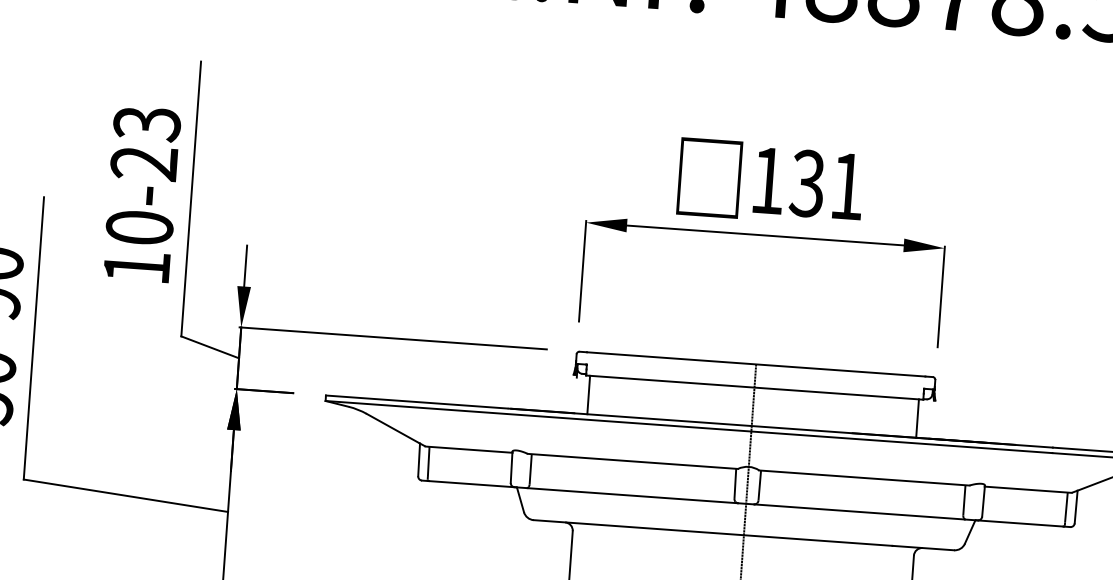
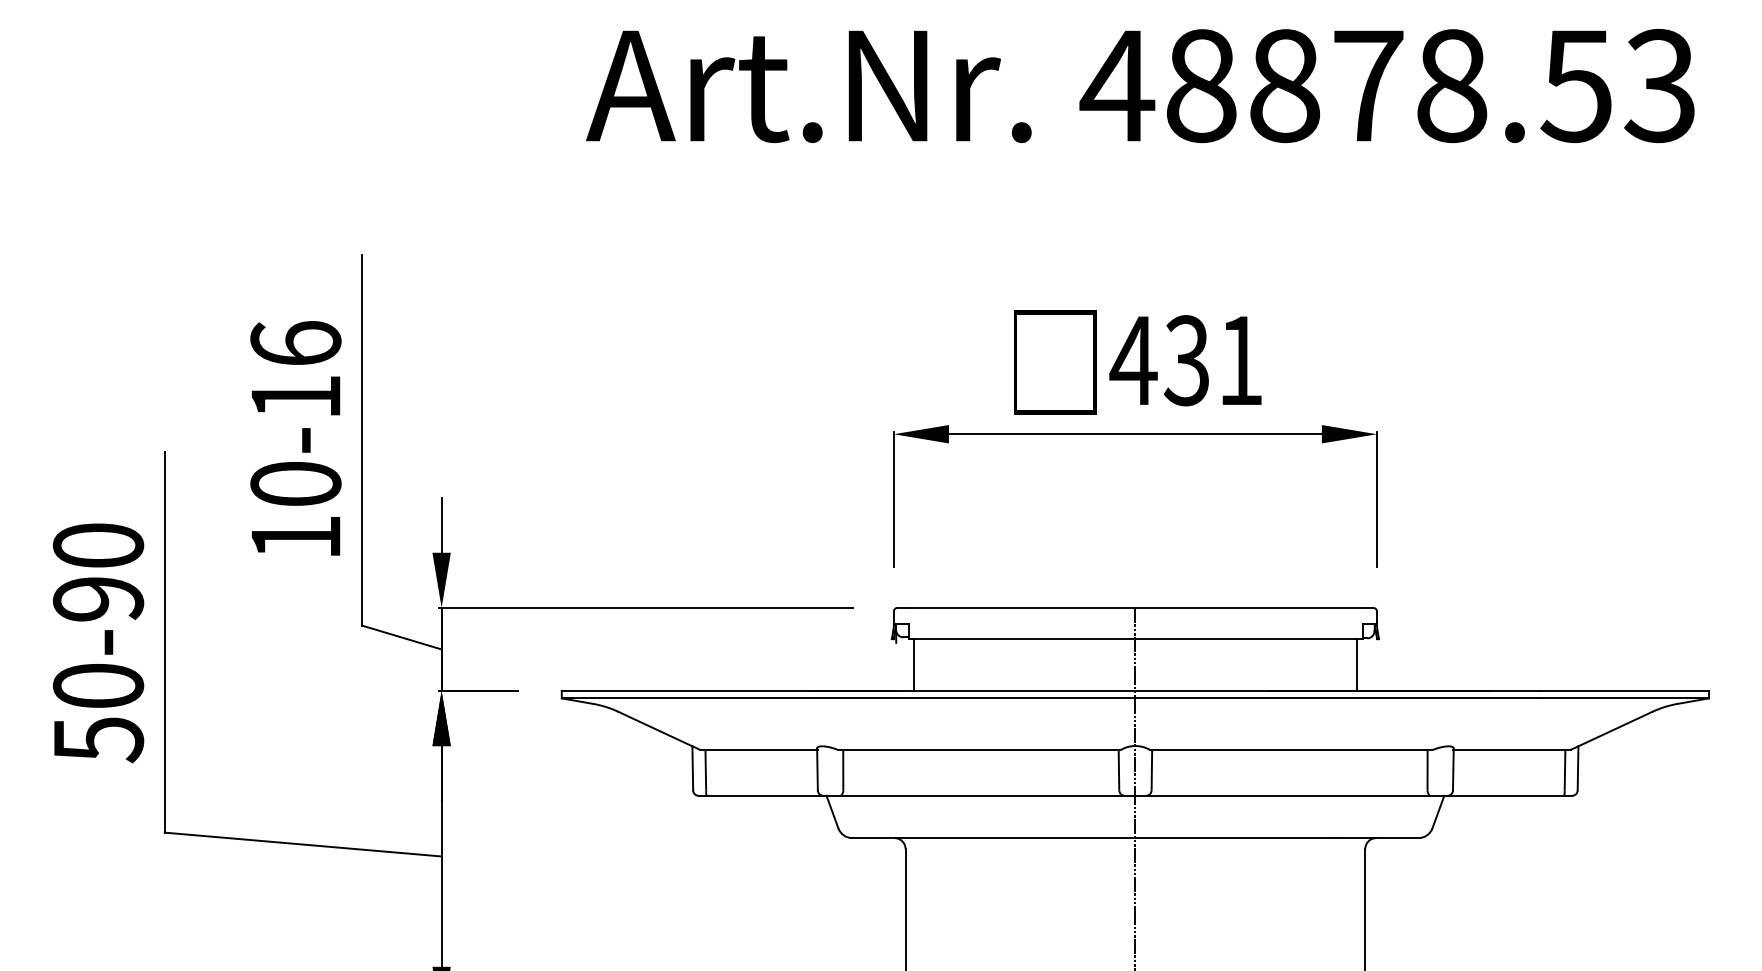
text: (145, 143) -> (295, 370), 10-23 -> 10-16
text: (767, 180) -> (1133, 360), 131 -> 431

